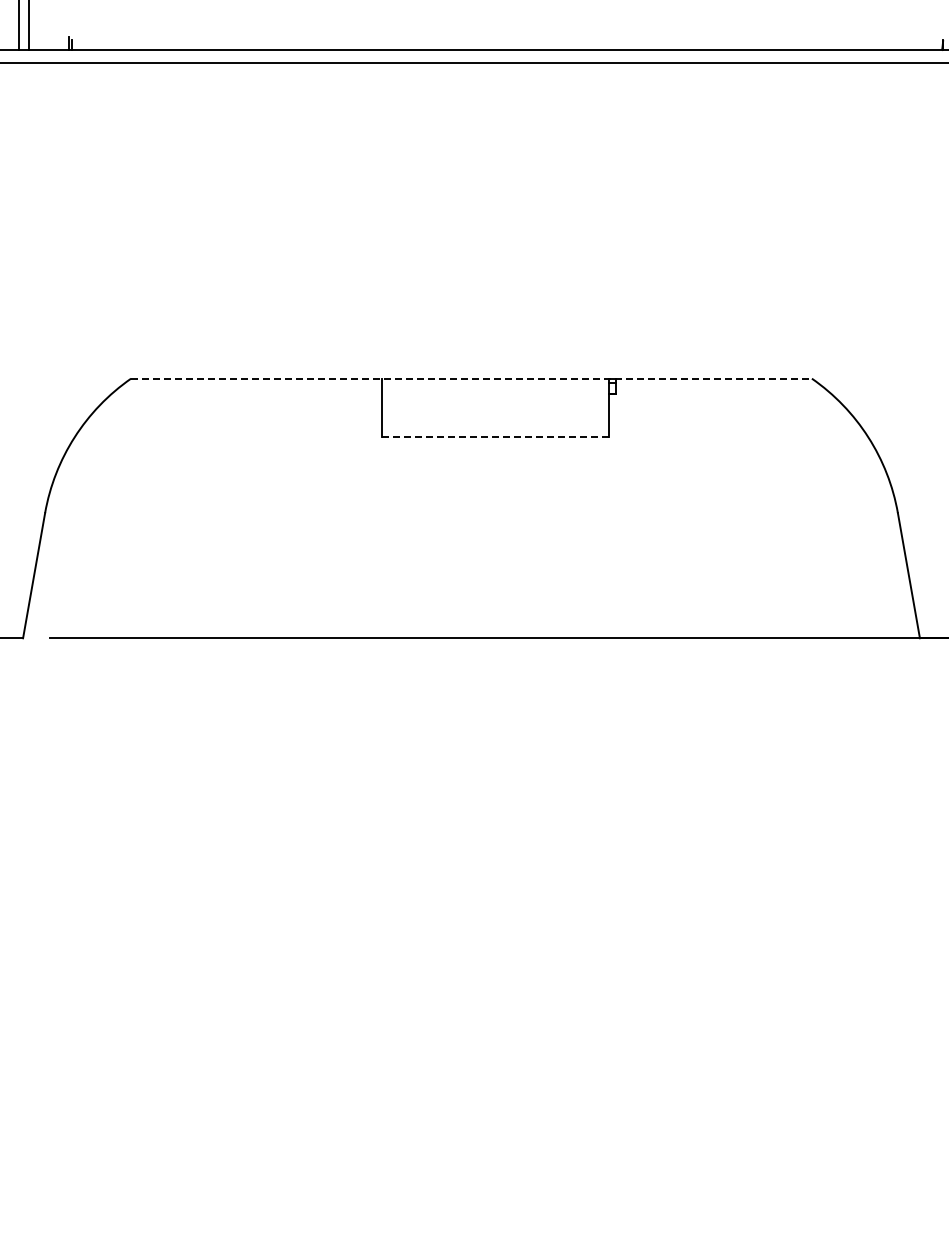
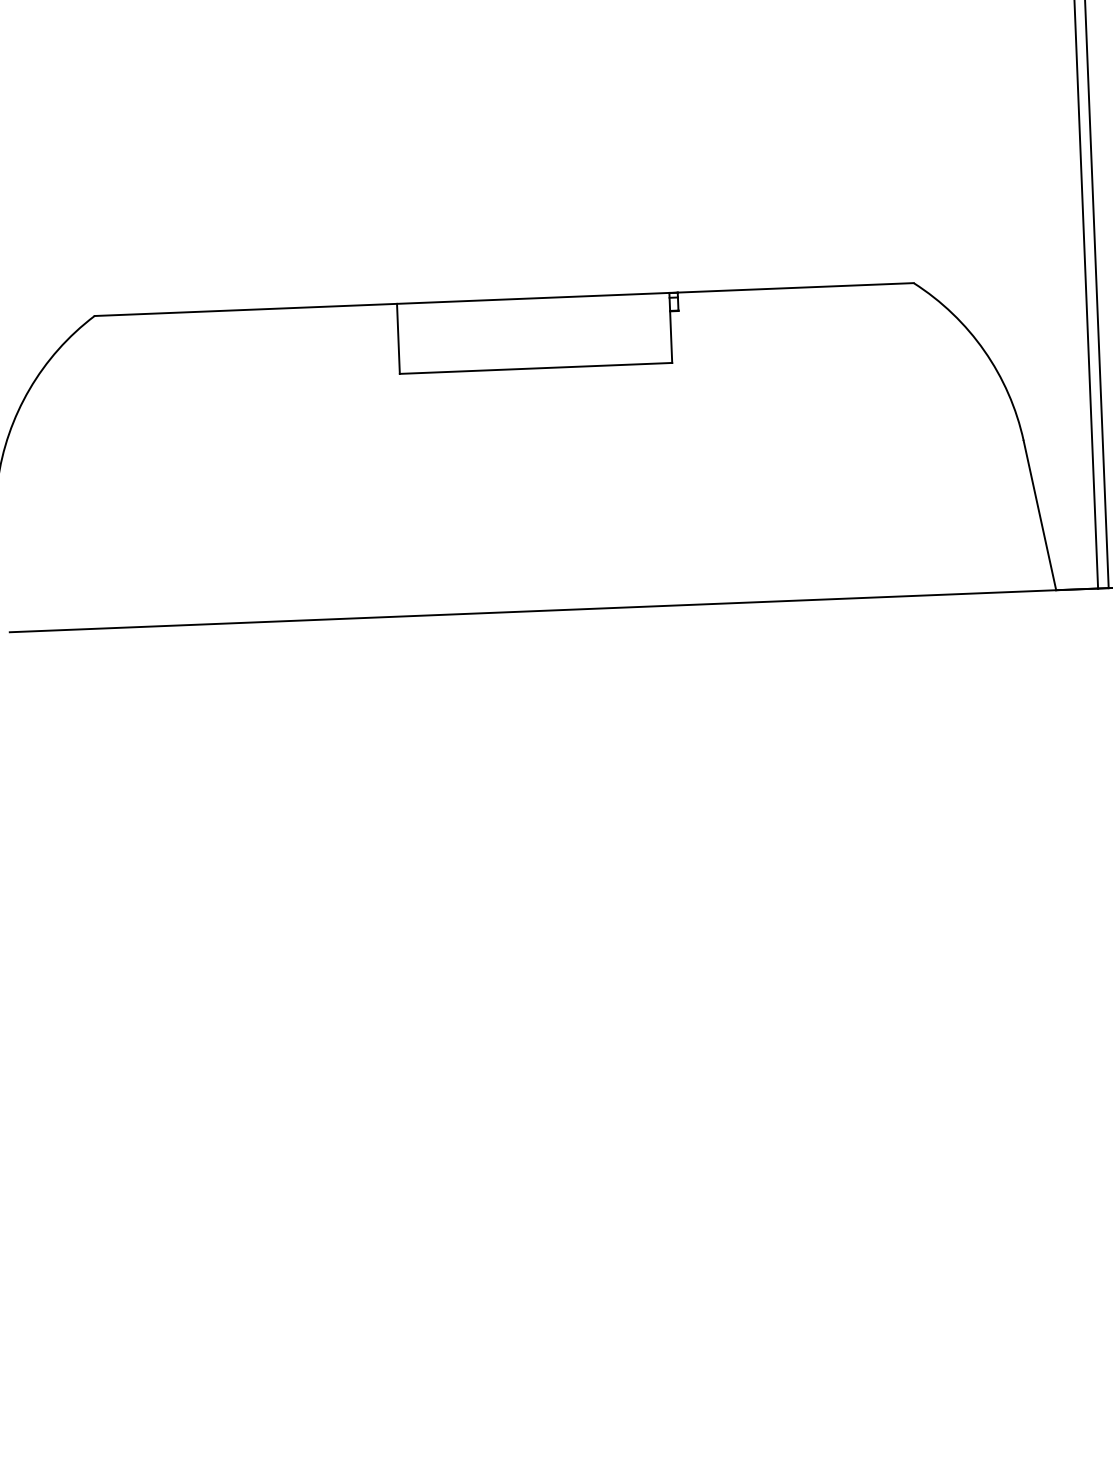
line: (472, 378) -> (505, 299), dashed -> solid
line: (496, 436) -> (537, 367), dashed -> solid

